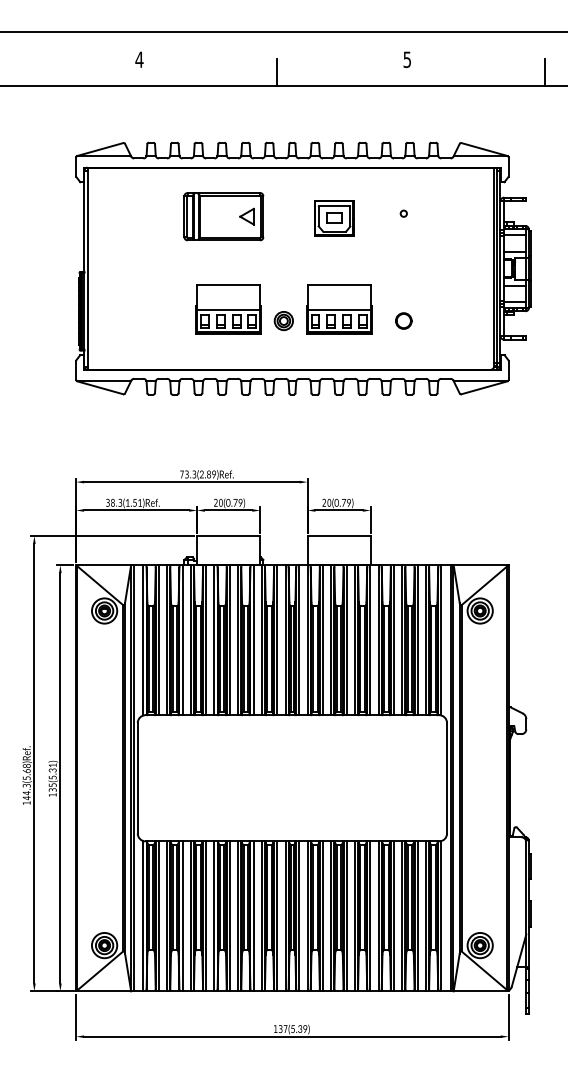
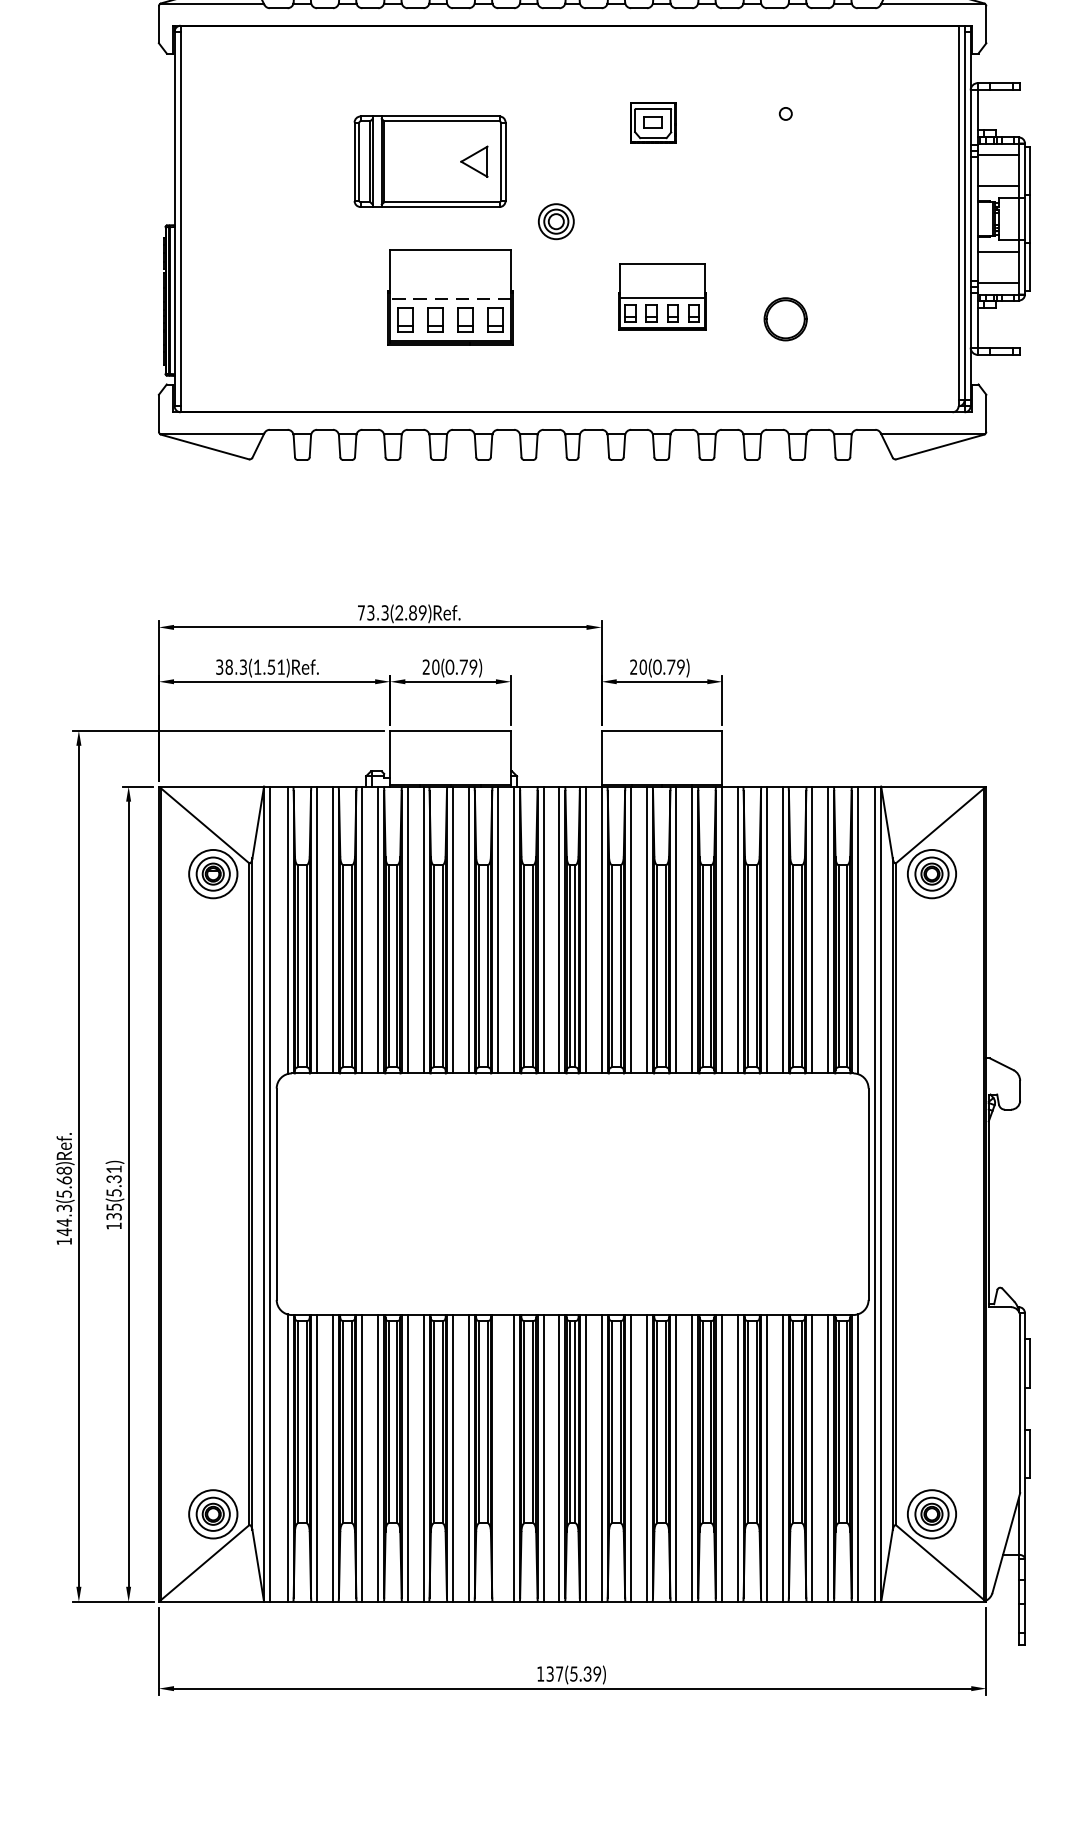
part: (223, 216) -> (429, 161), moved
part: (334, 218) -> (653, 123), size x0.6
part: (339, 309) -> (662, 297), size x0.7
line: (228, 310) -> (450, 299), solid -> dashed
circle: (403, 320) -> (785, 318), size x1.4
part: (283, 321) -> (555, 222), moved
line: (253, 916) -> (498, 1458), removed

